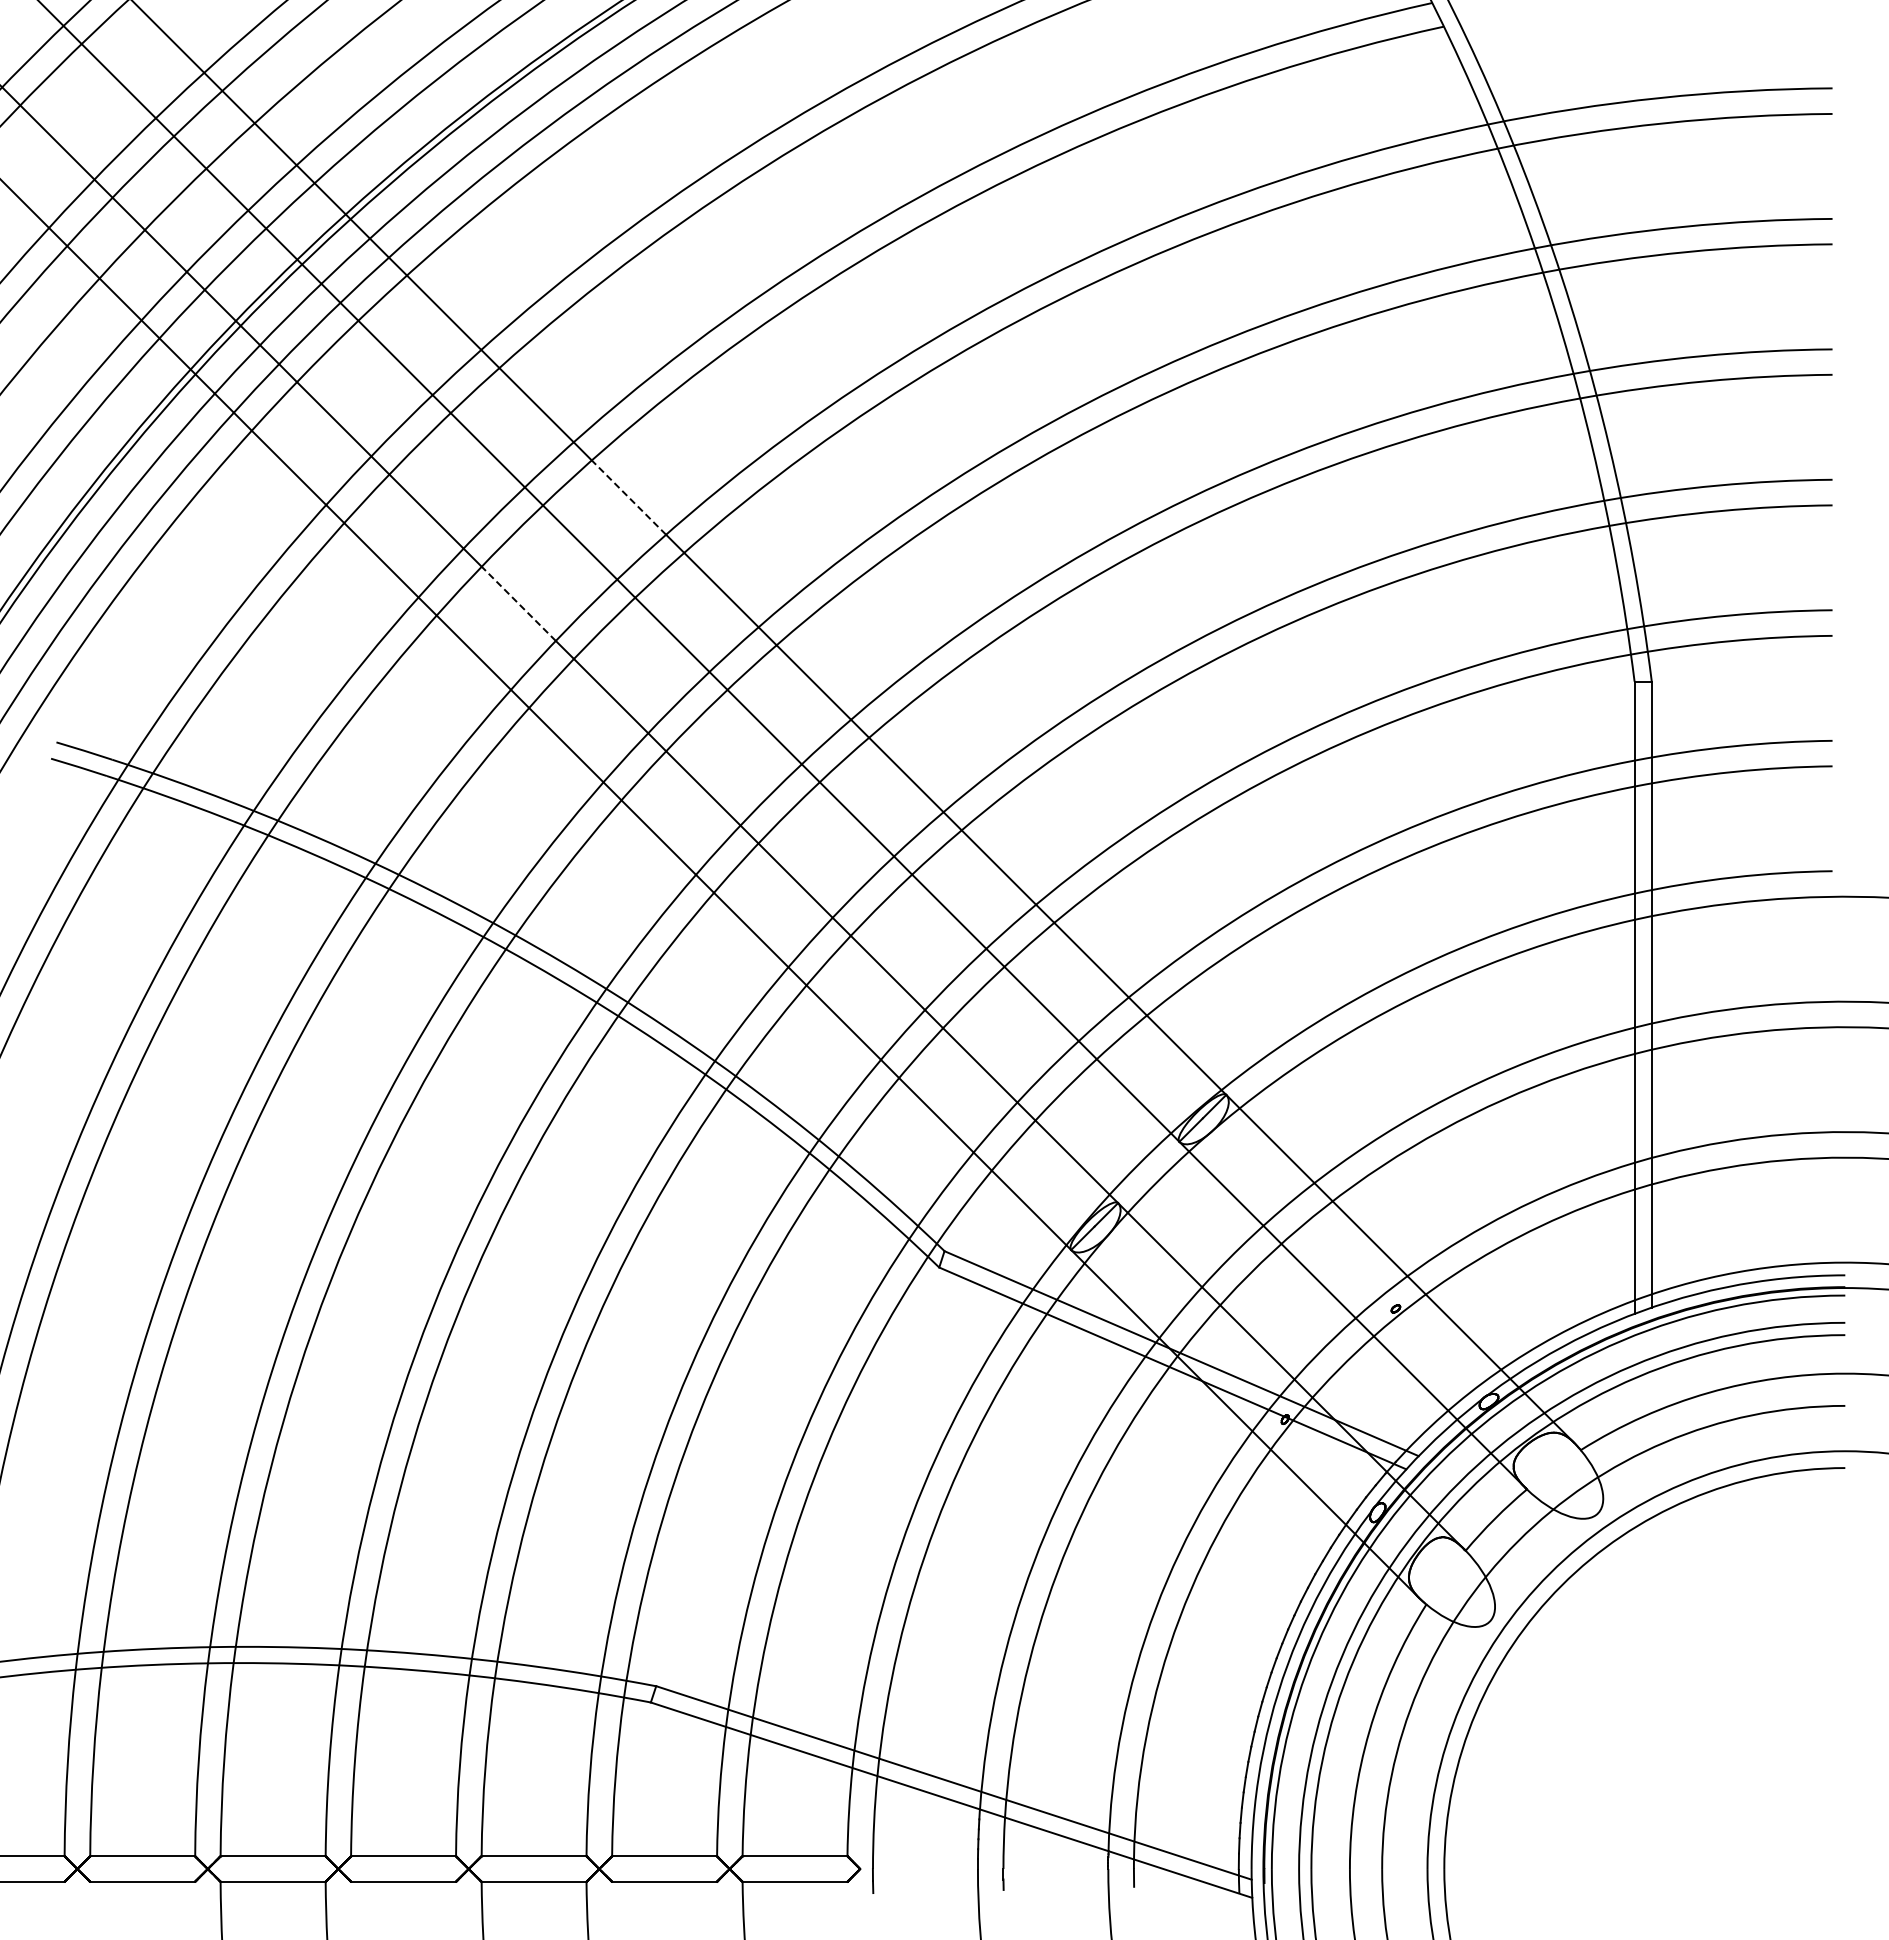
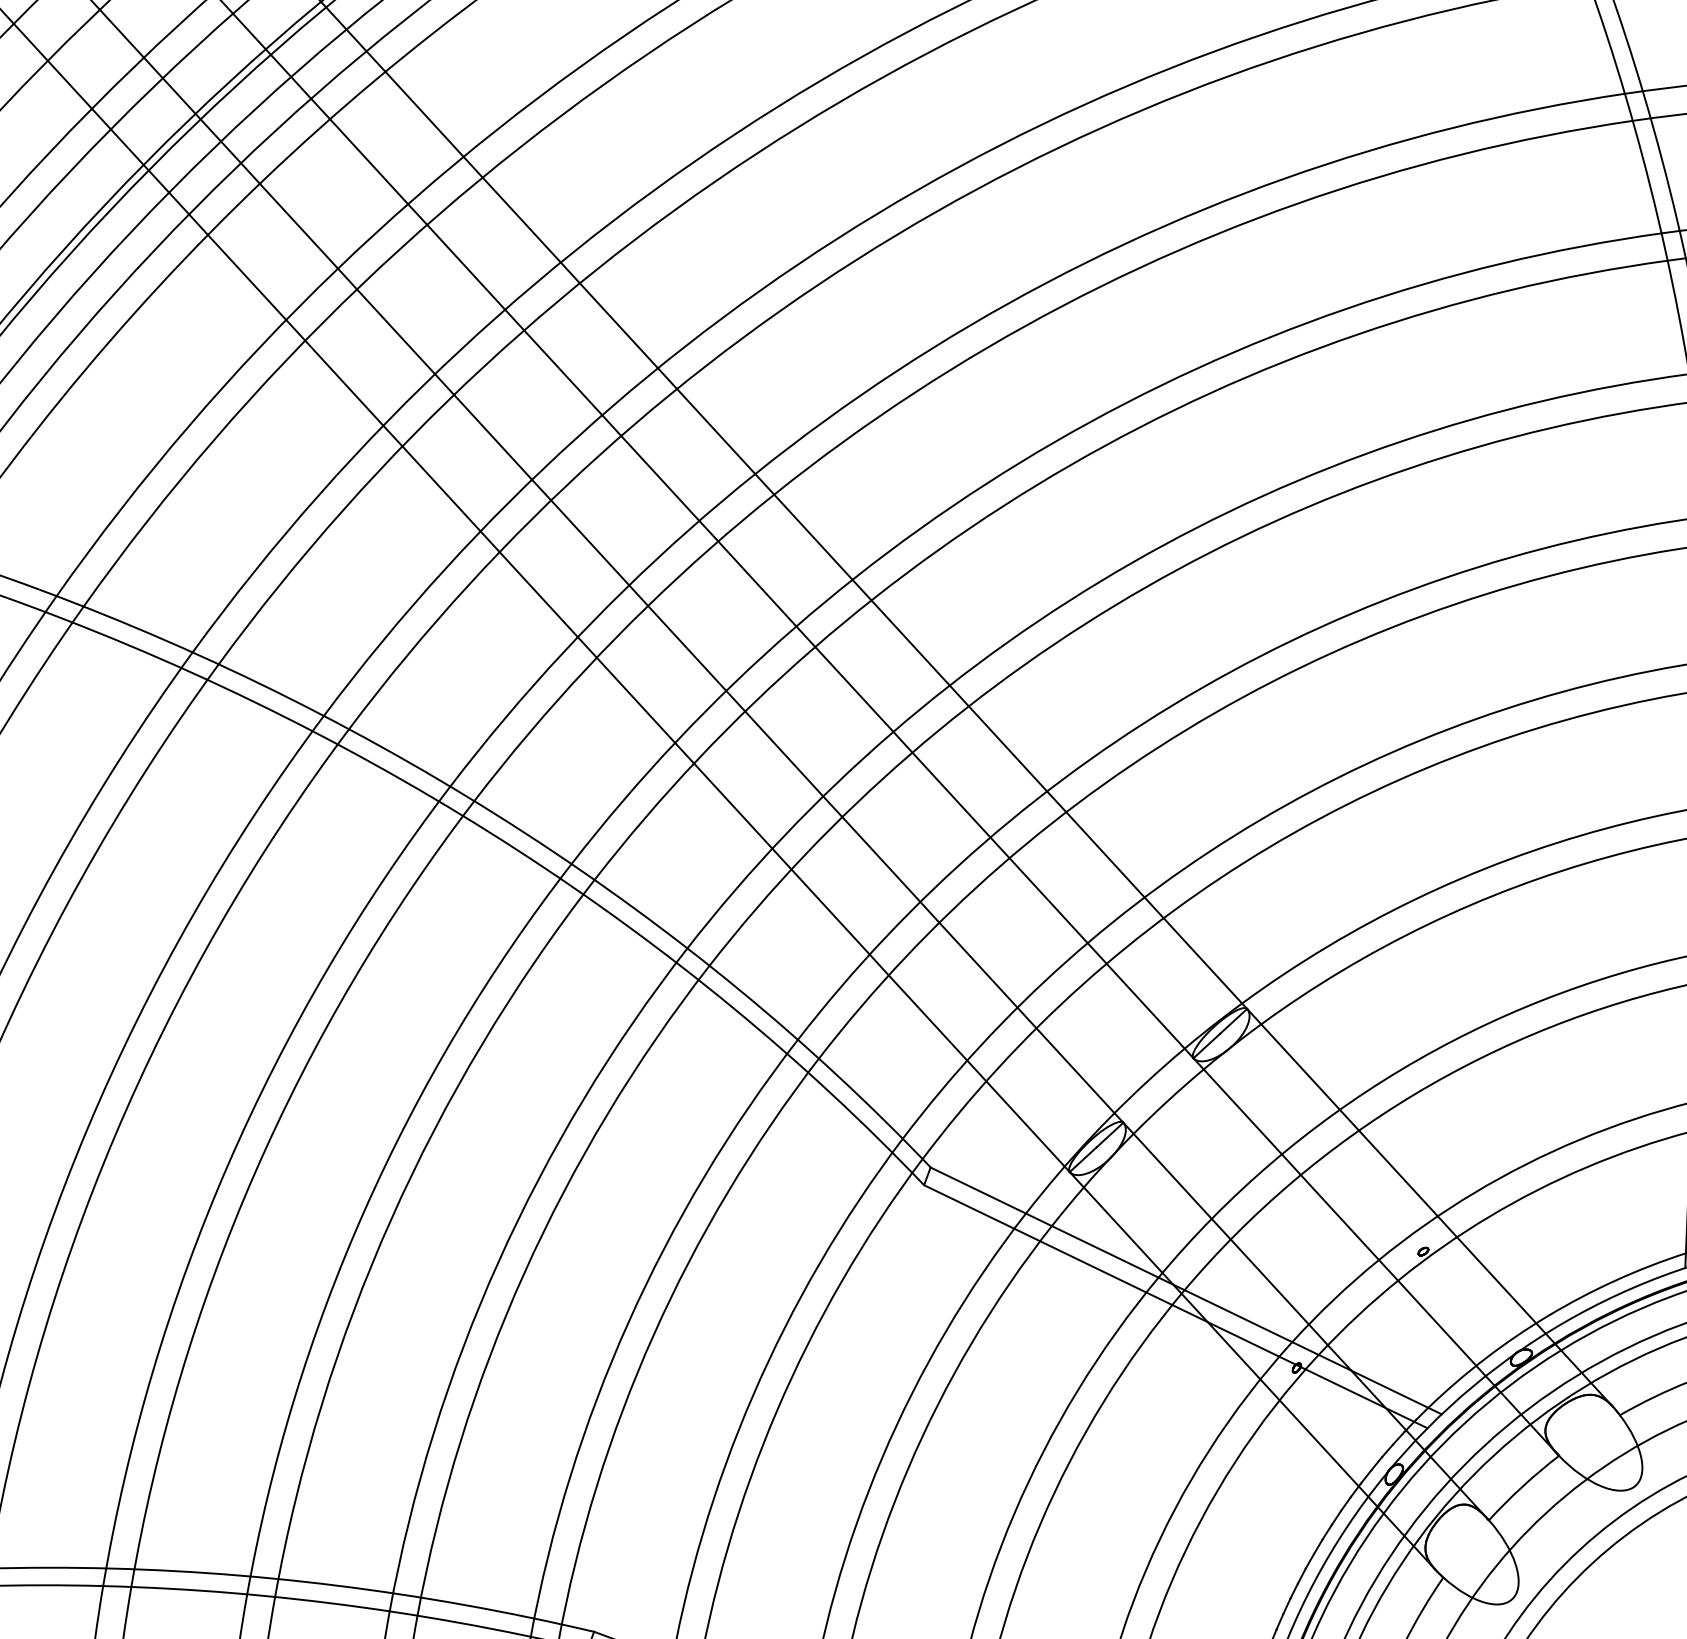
line: (628, 497) -> (618, 325), dashed -> solid
line: (518, 603) -> (492, 436), dashed -> solid

